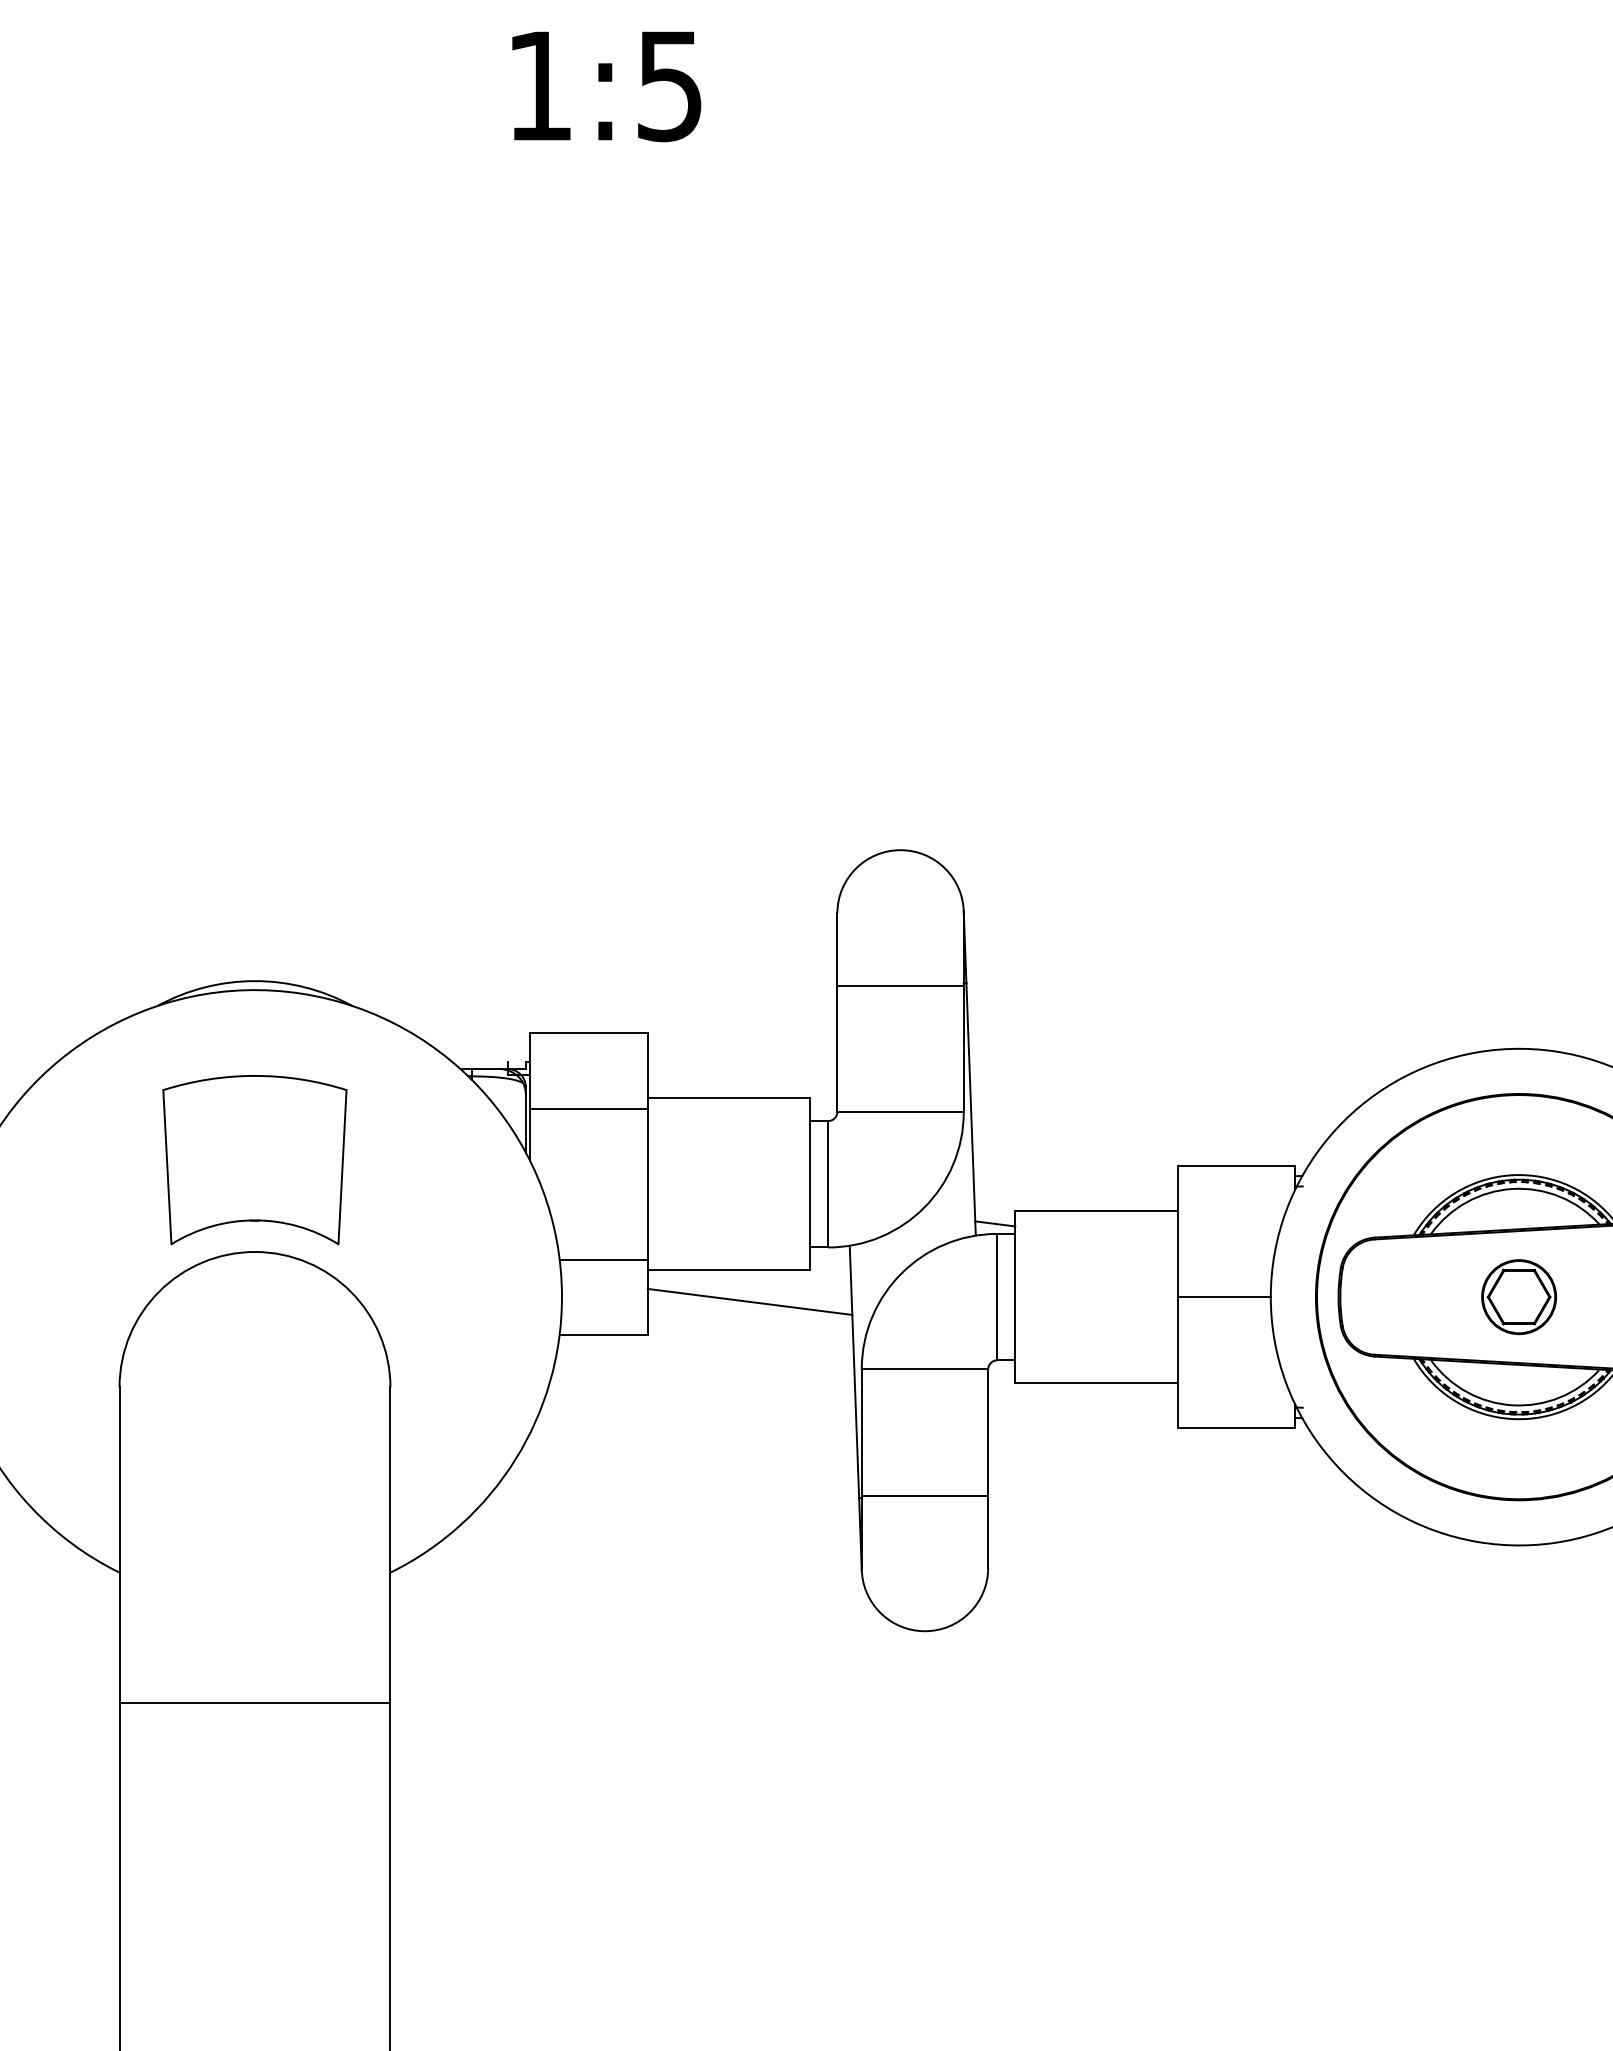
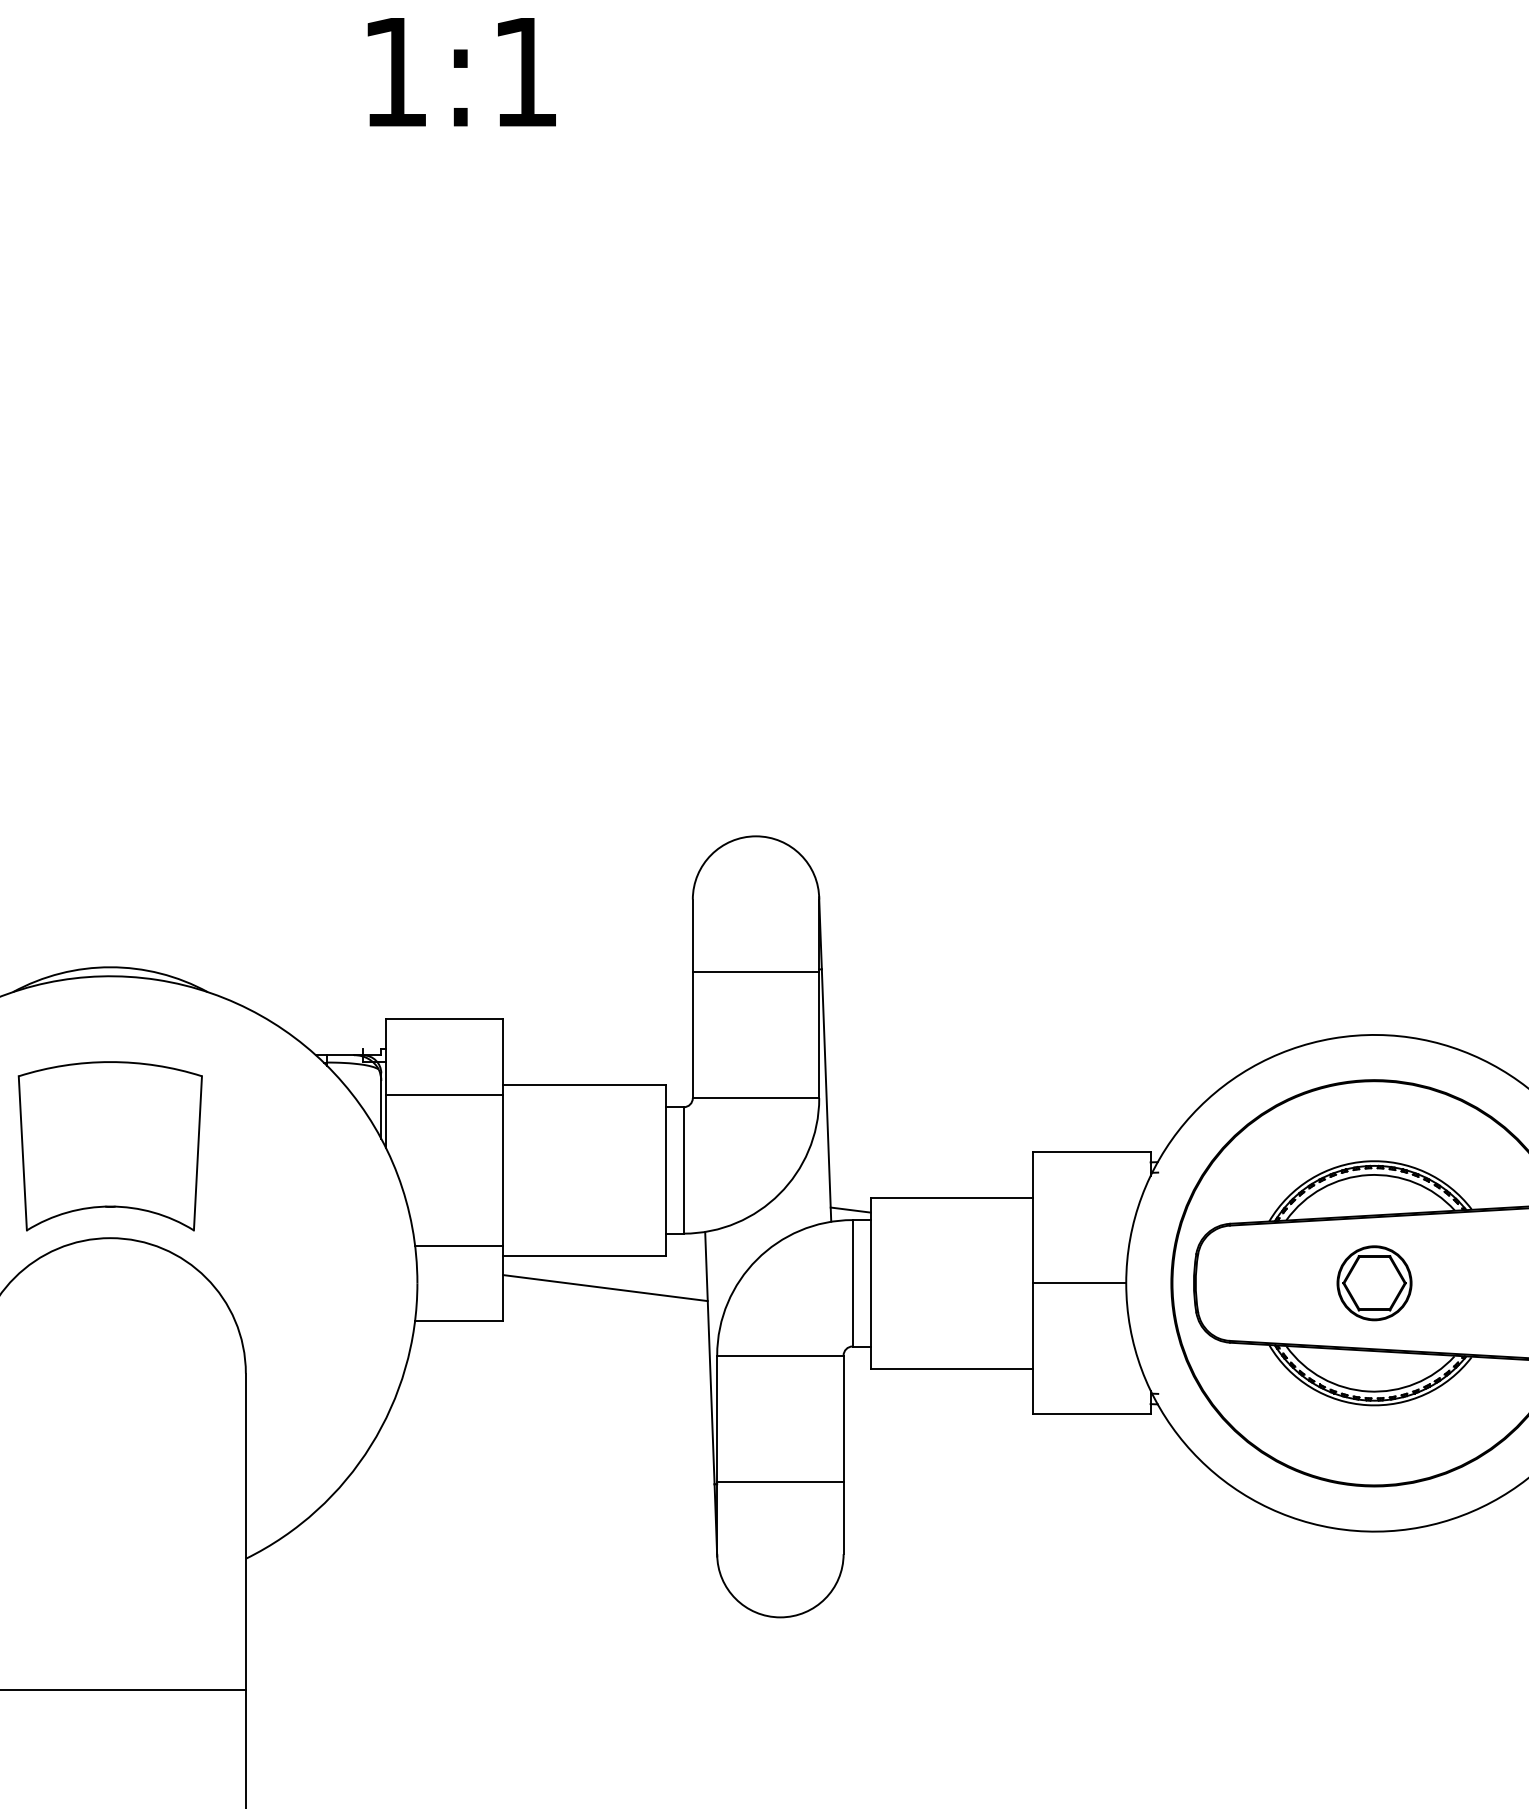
text: (669, 86) -> (524, 72), 1:5 -> 1:1

